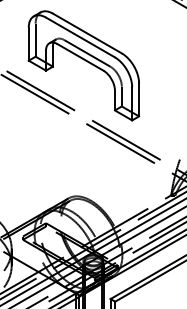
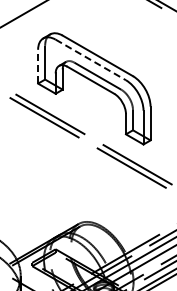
line: (80, 37) -> (90, 59), solid -> dashed
line: (28, 44) -> (37, 67), solid -> dashed

